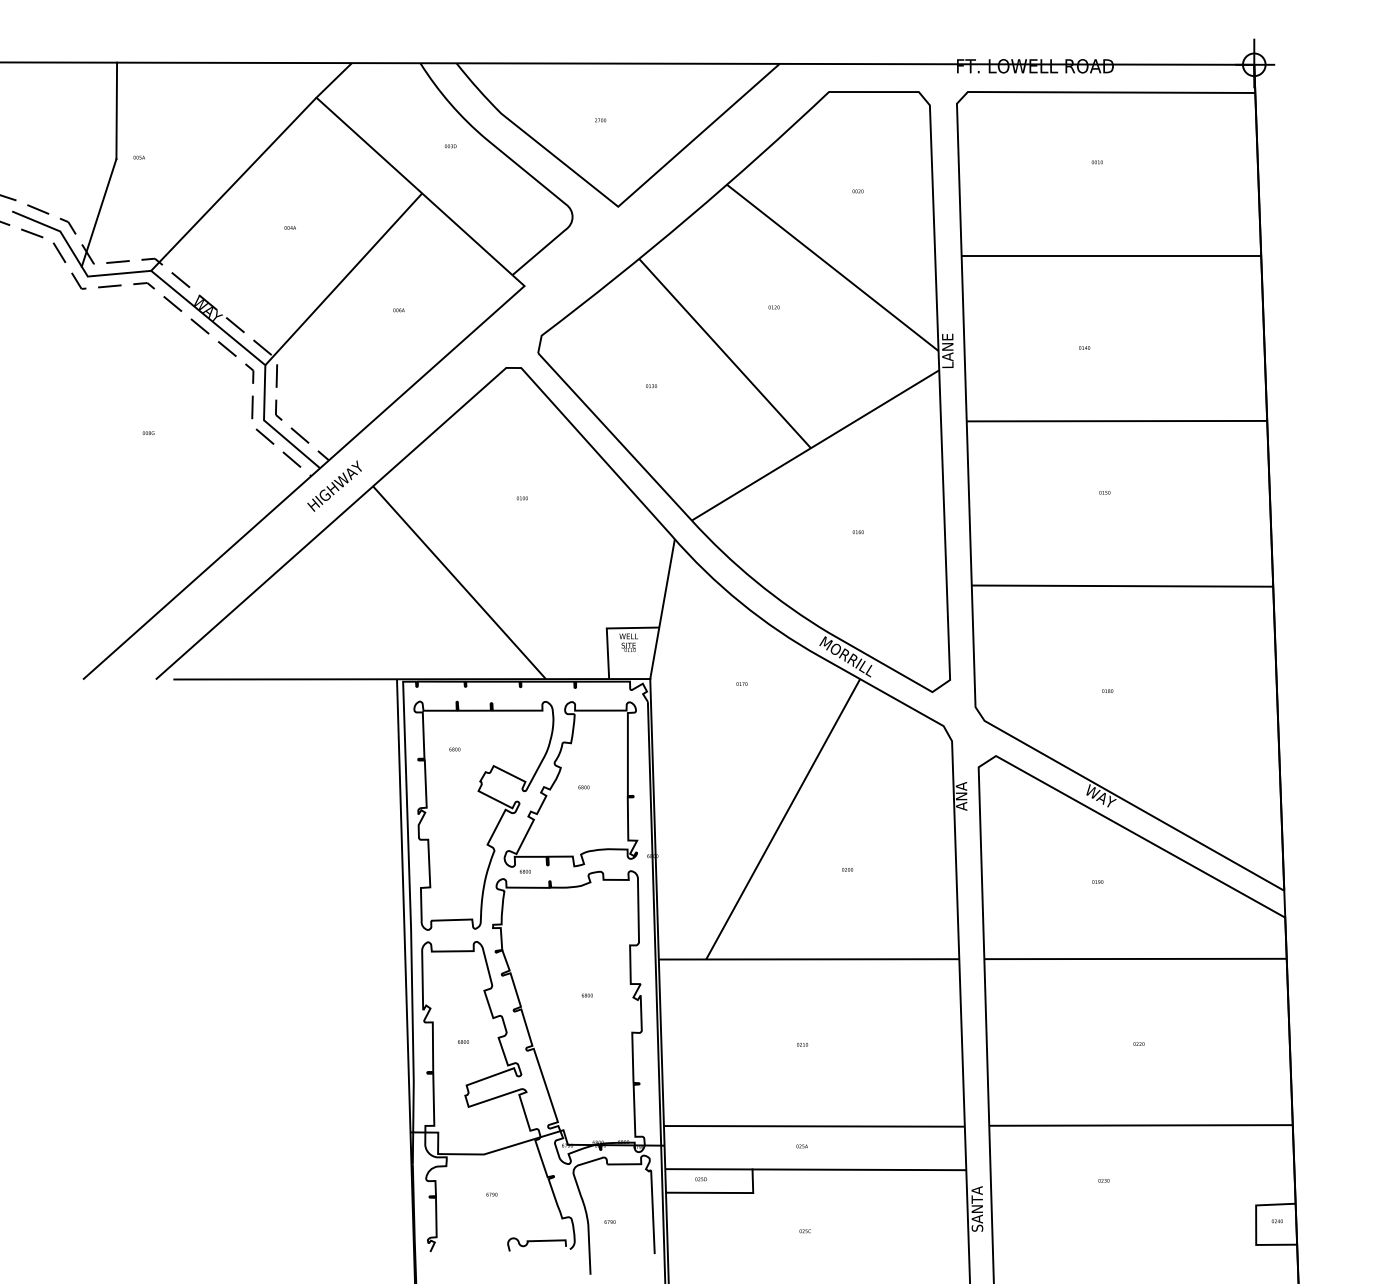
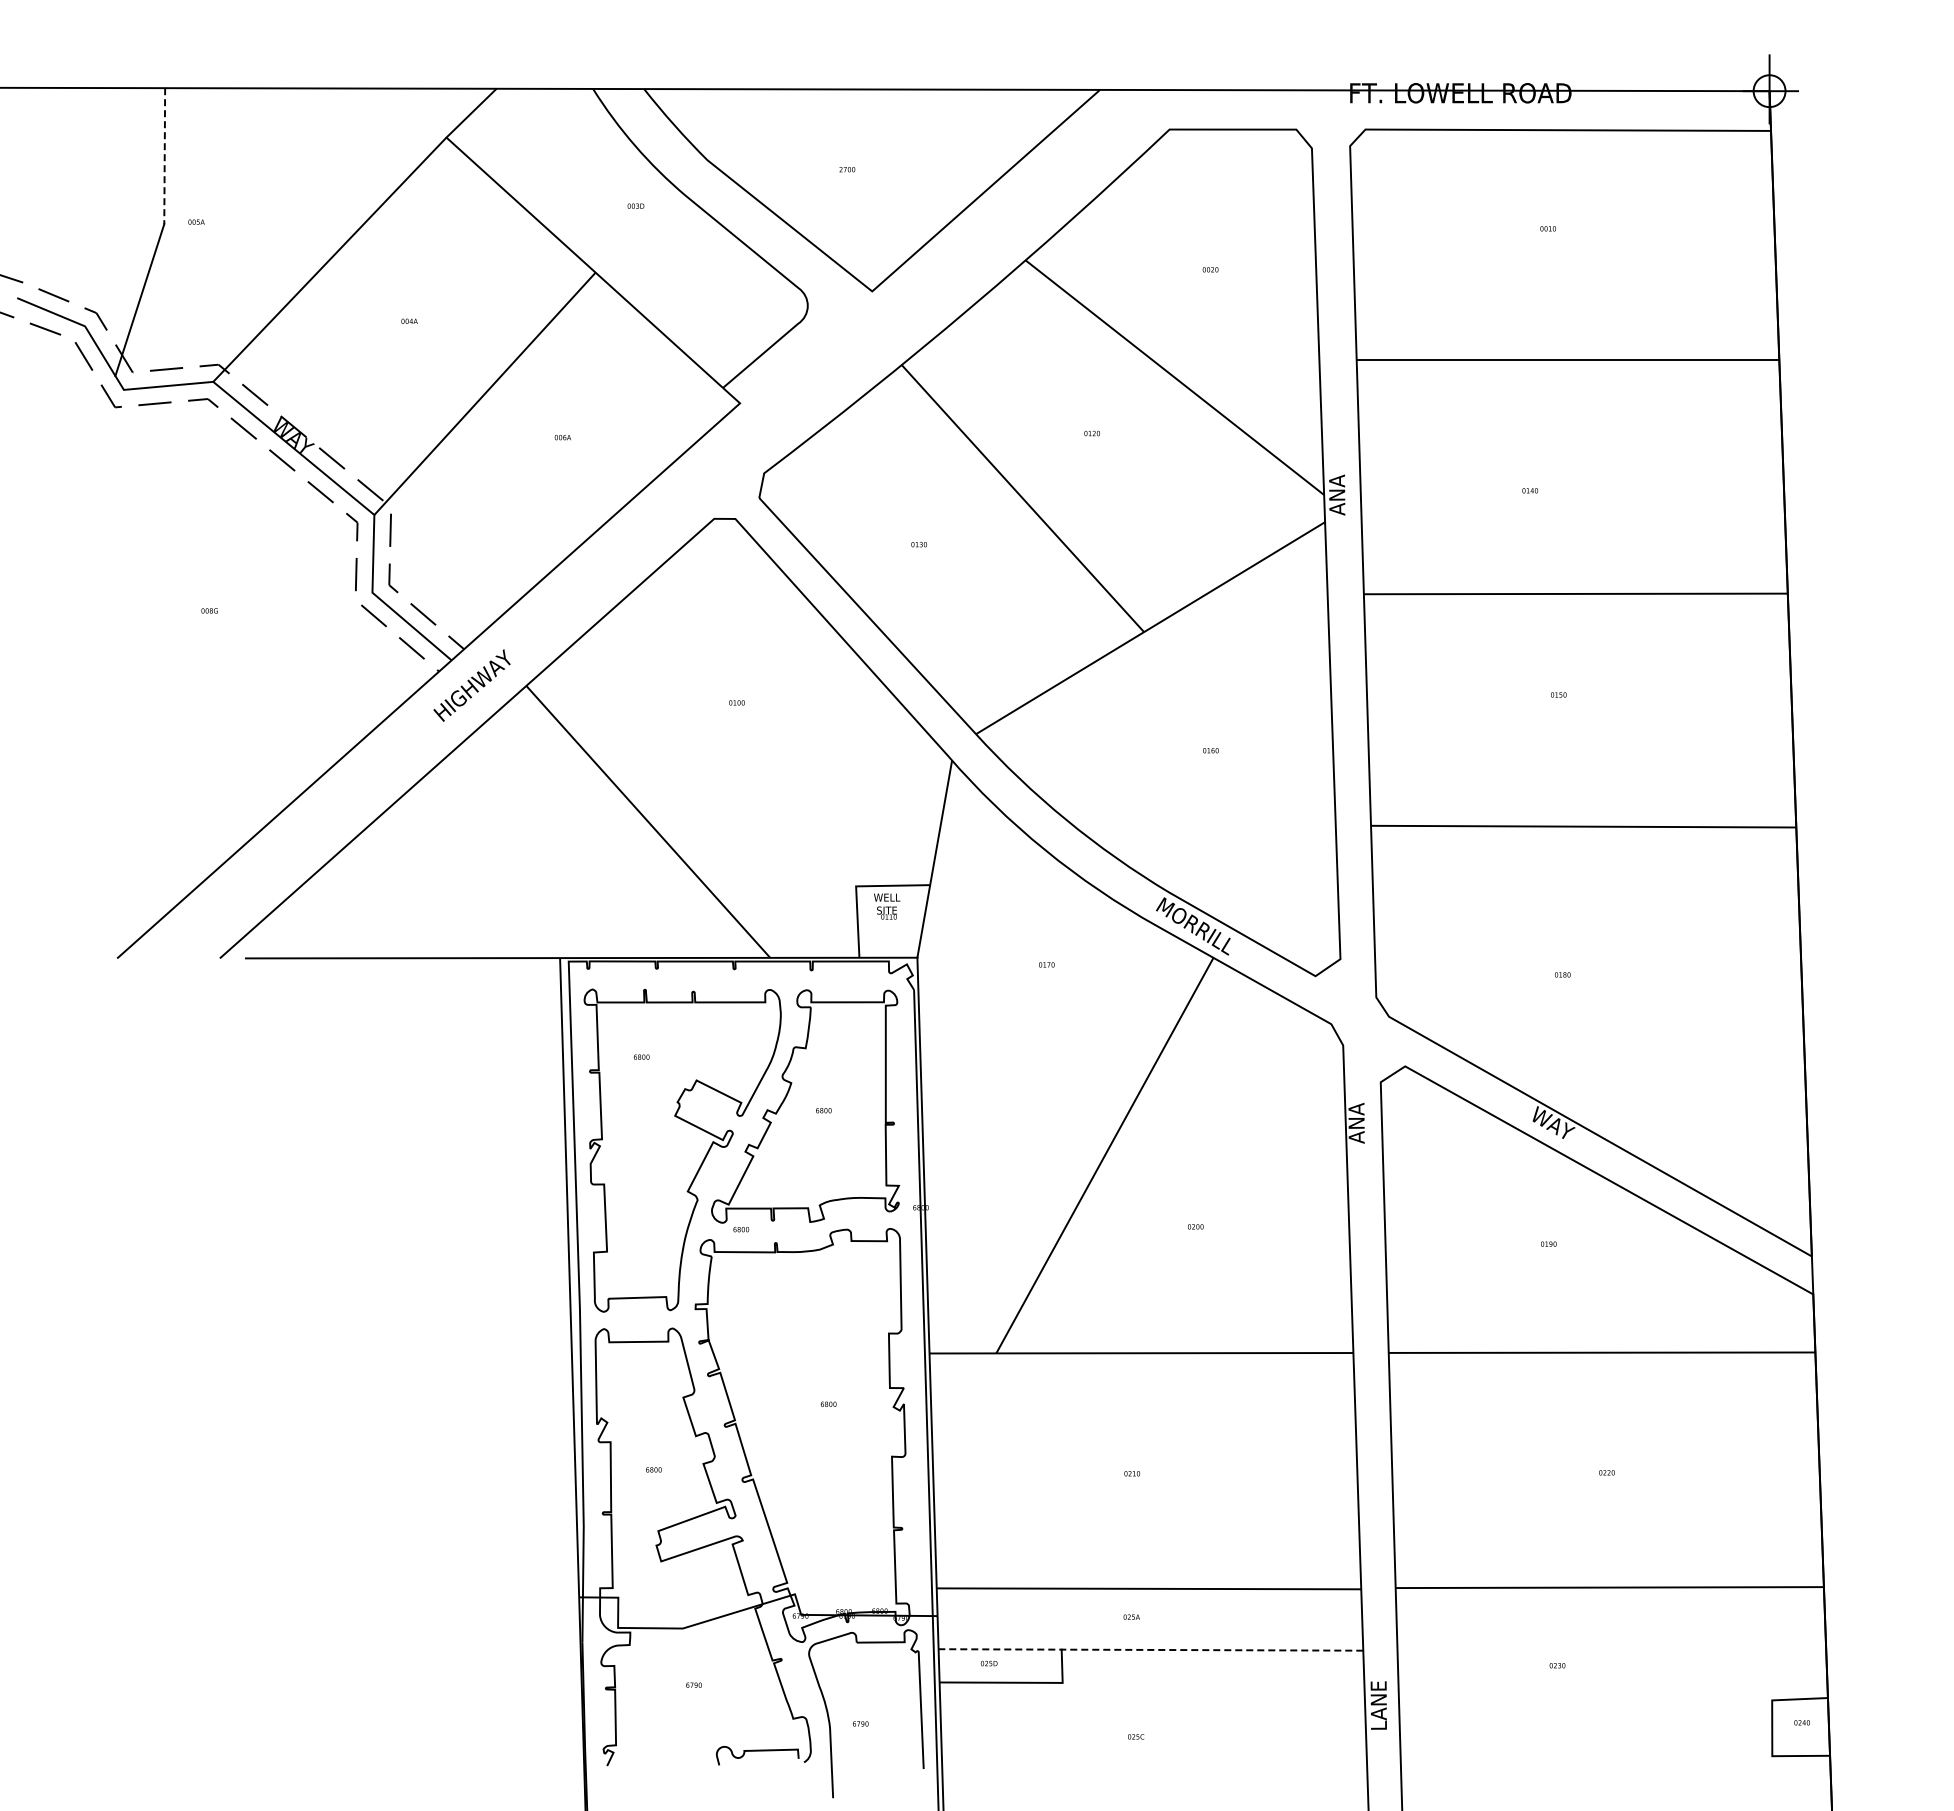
line: (116, 111) -> (164, 156), solid -> dashed
text: (948, 350) -> (1337, 494), LANE -> ANA
line: (815, 1169) -> (1150, 1649), solid -> dashed
text: (977, 1209) -> (1378, 1705), SANTA -> LANE

